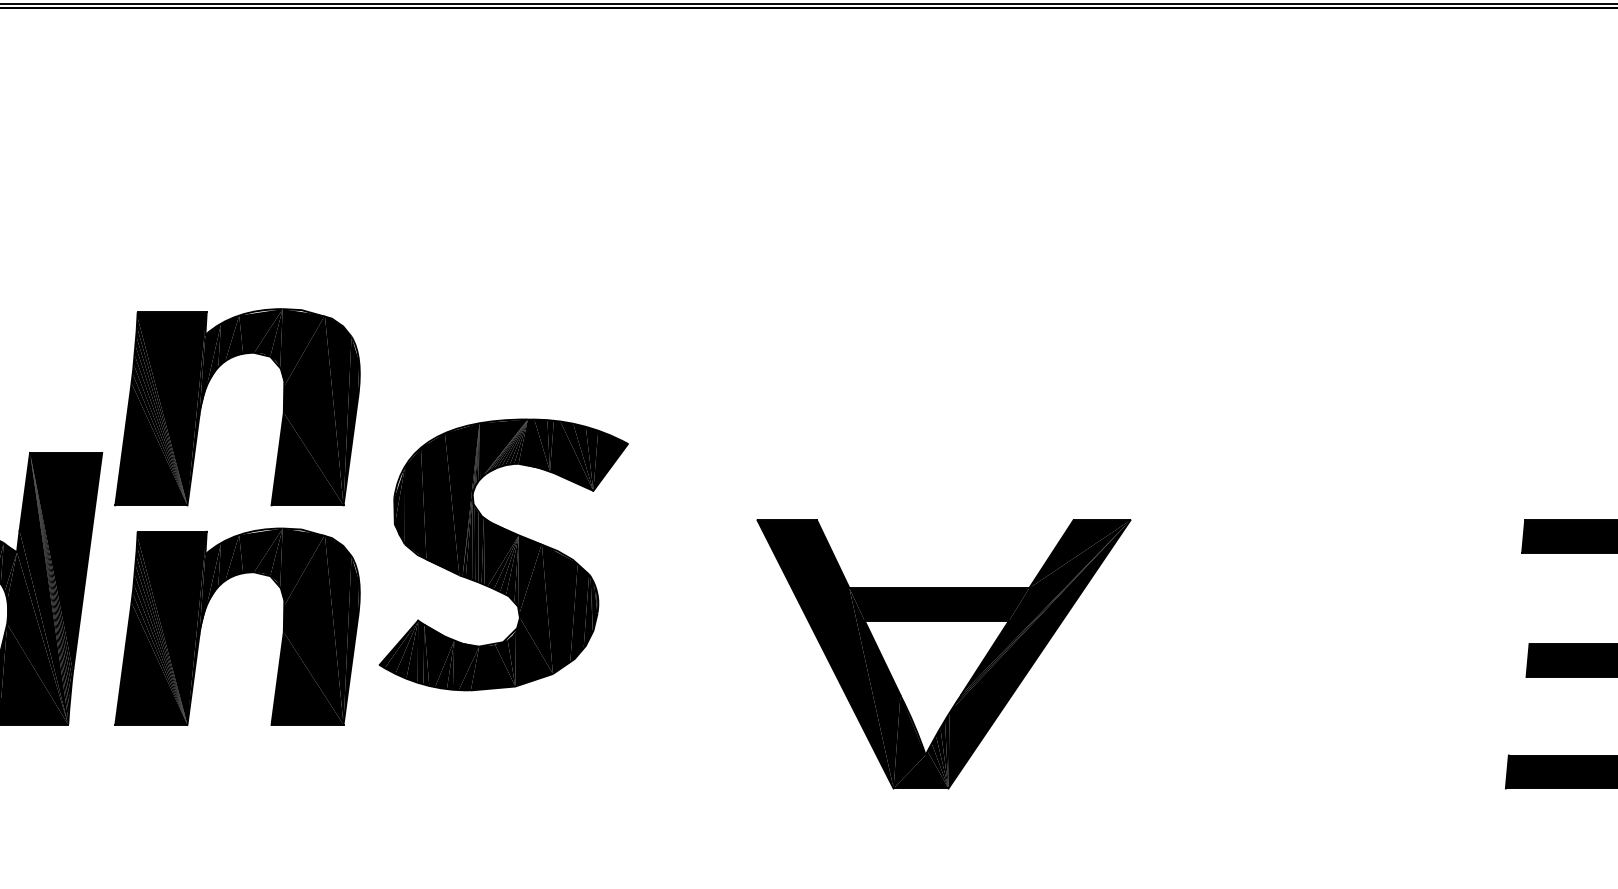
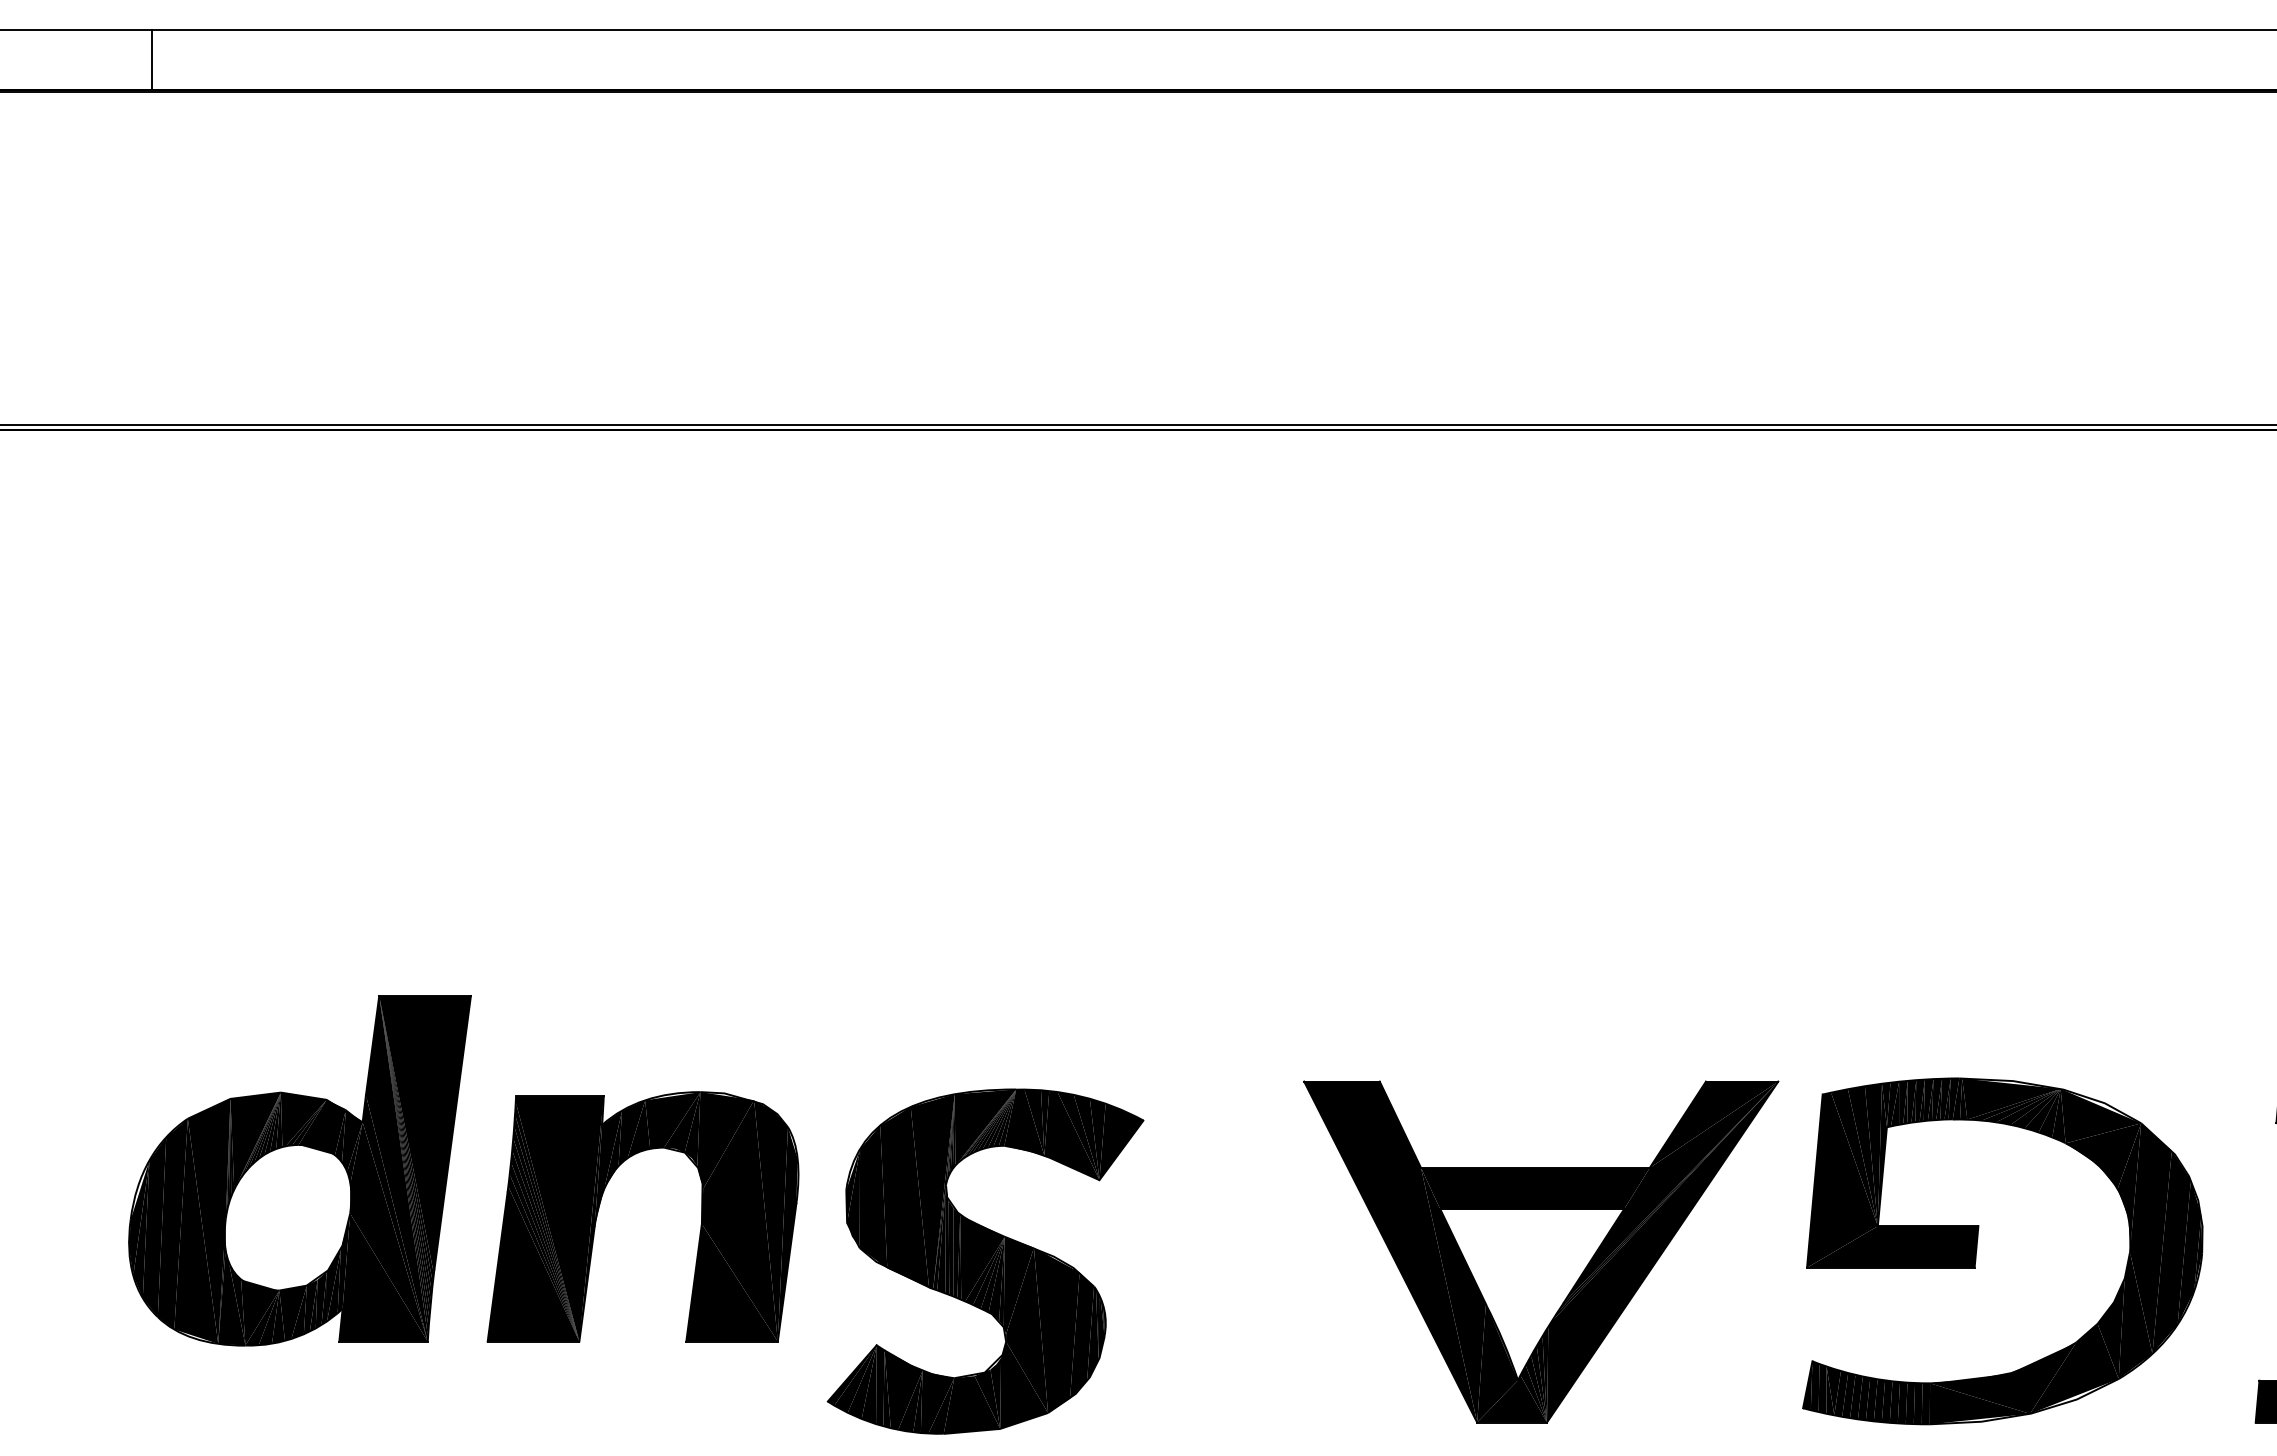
part: (204, 397) -> (600, 925), removed
part: (503, 554) -> (985, 1261), moved
part: (1287, 653) -> (1977, 1250), added

